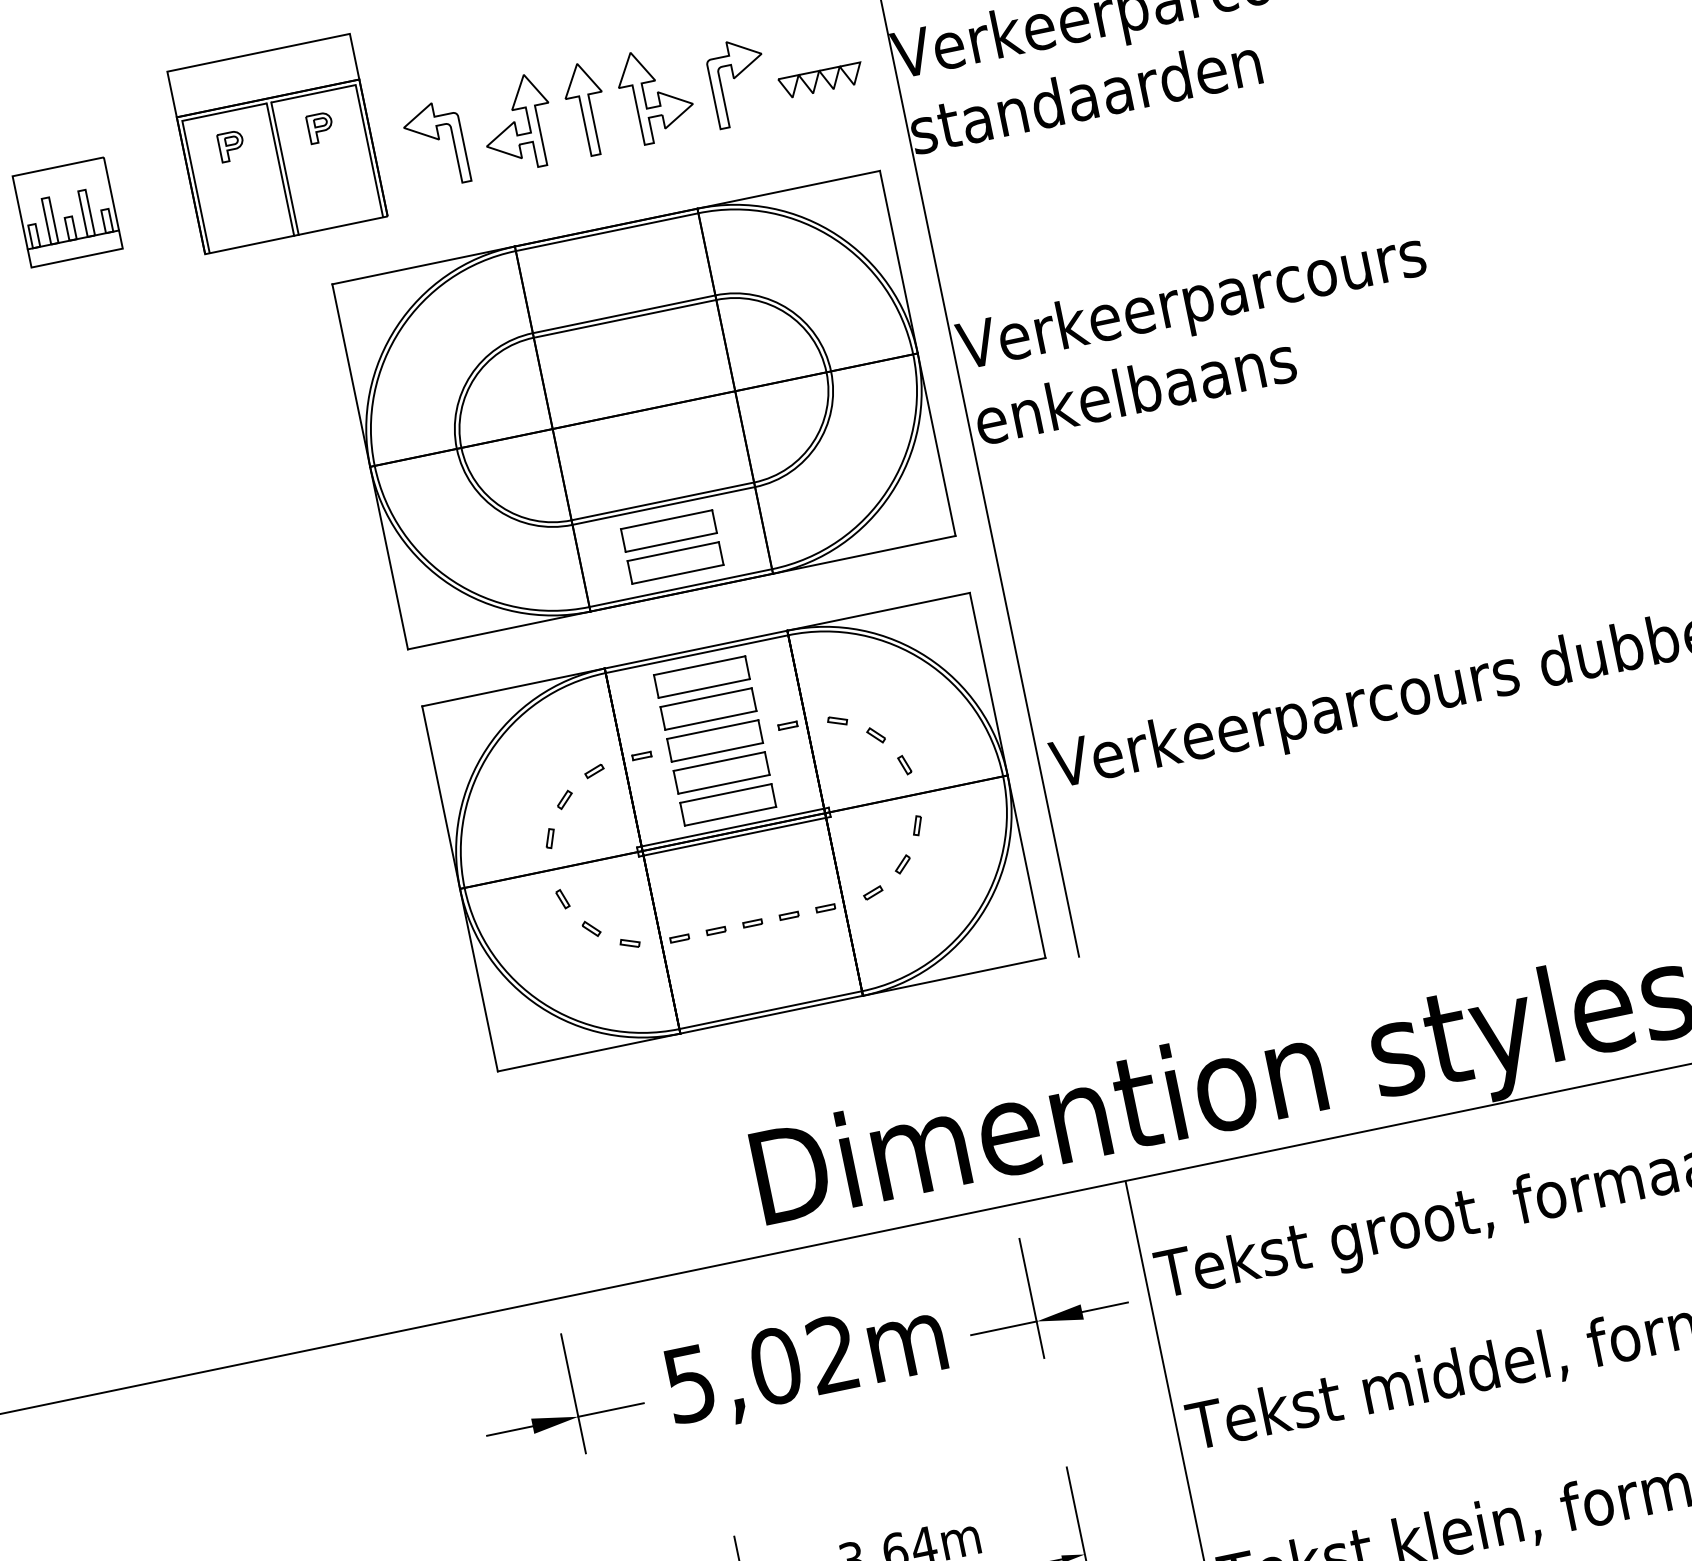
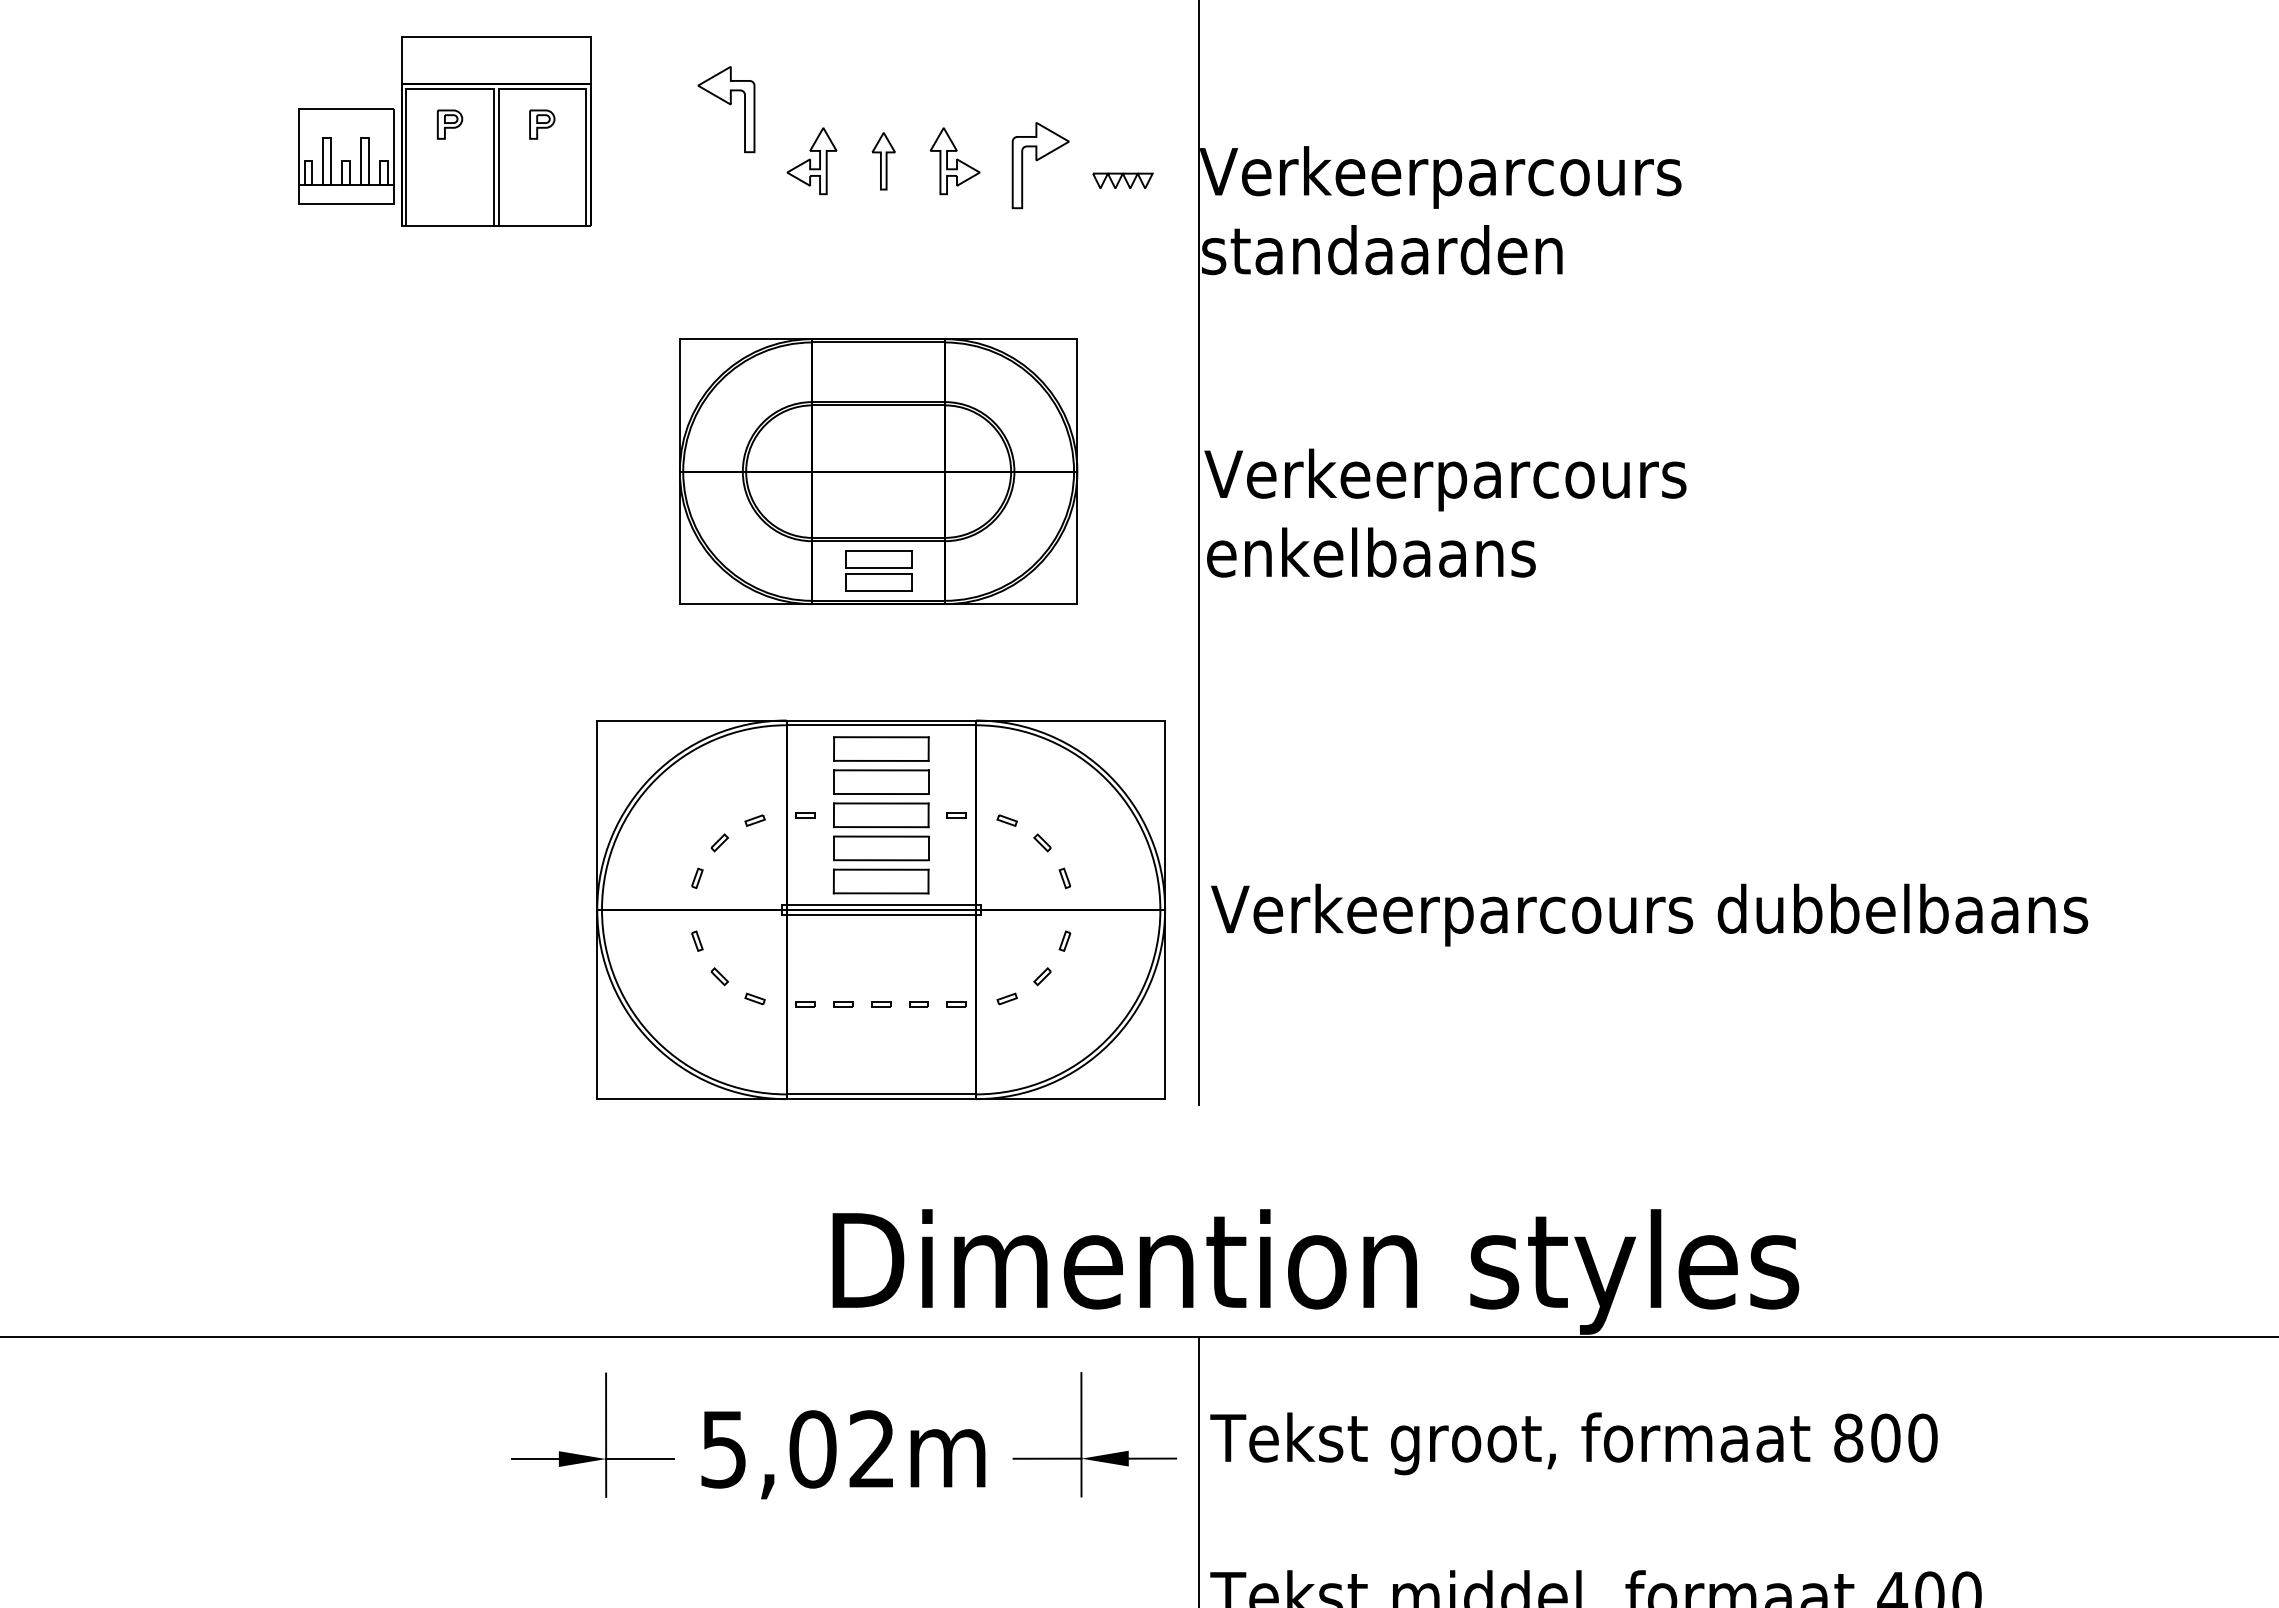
part: (820, 80) -> (1122, 180), size x0.7
part: (655, 95) -> (954, 161), size x0.7
part: (586, 109) -> (883, 161), size x0.6
part: (517, 124) -> (811, 161), size x0.7
part: (277, 143) -> (496, 131), moved
part: (436, 145) -> (726, 109), moved
part: (643, 409) -> (878, 471), size x0.7

